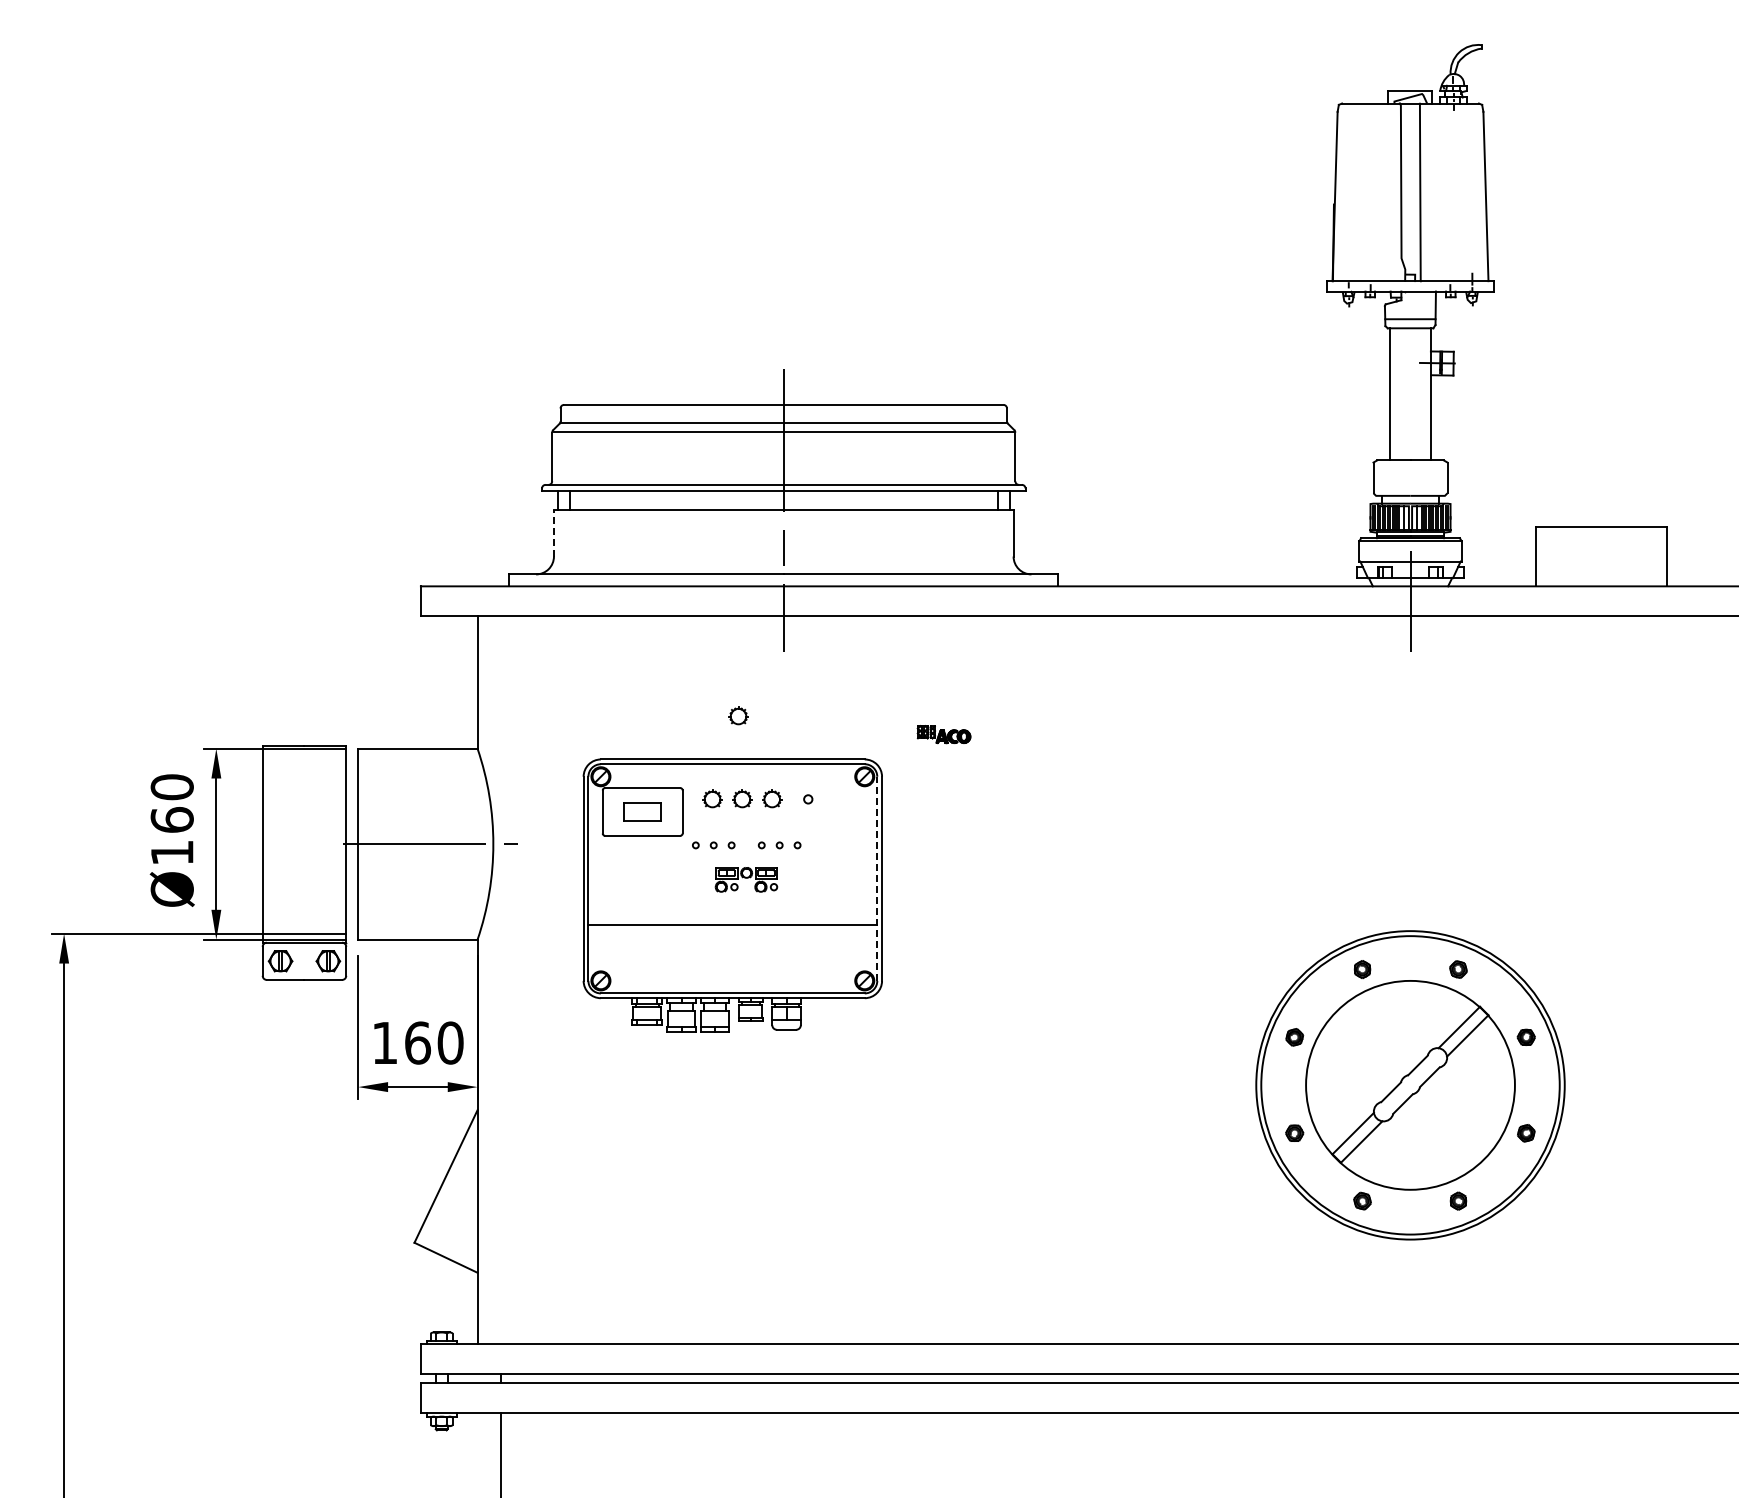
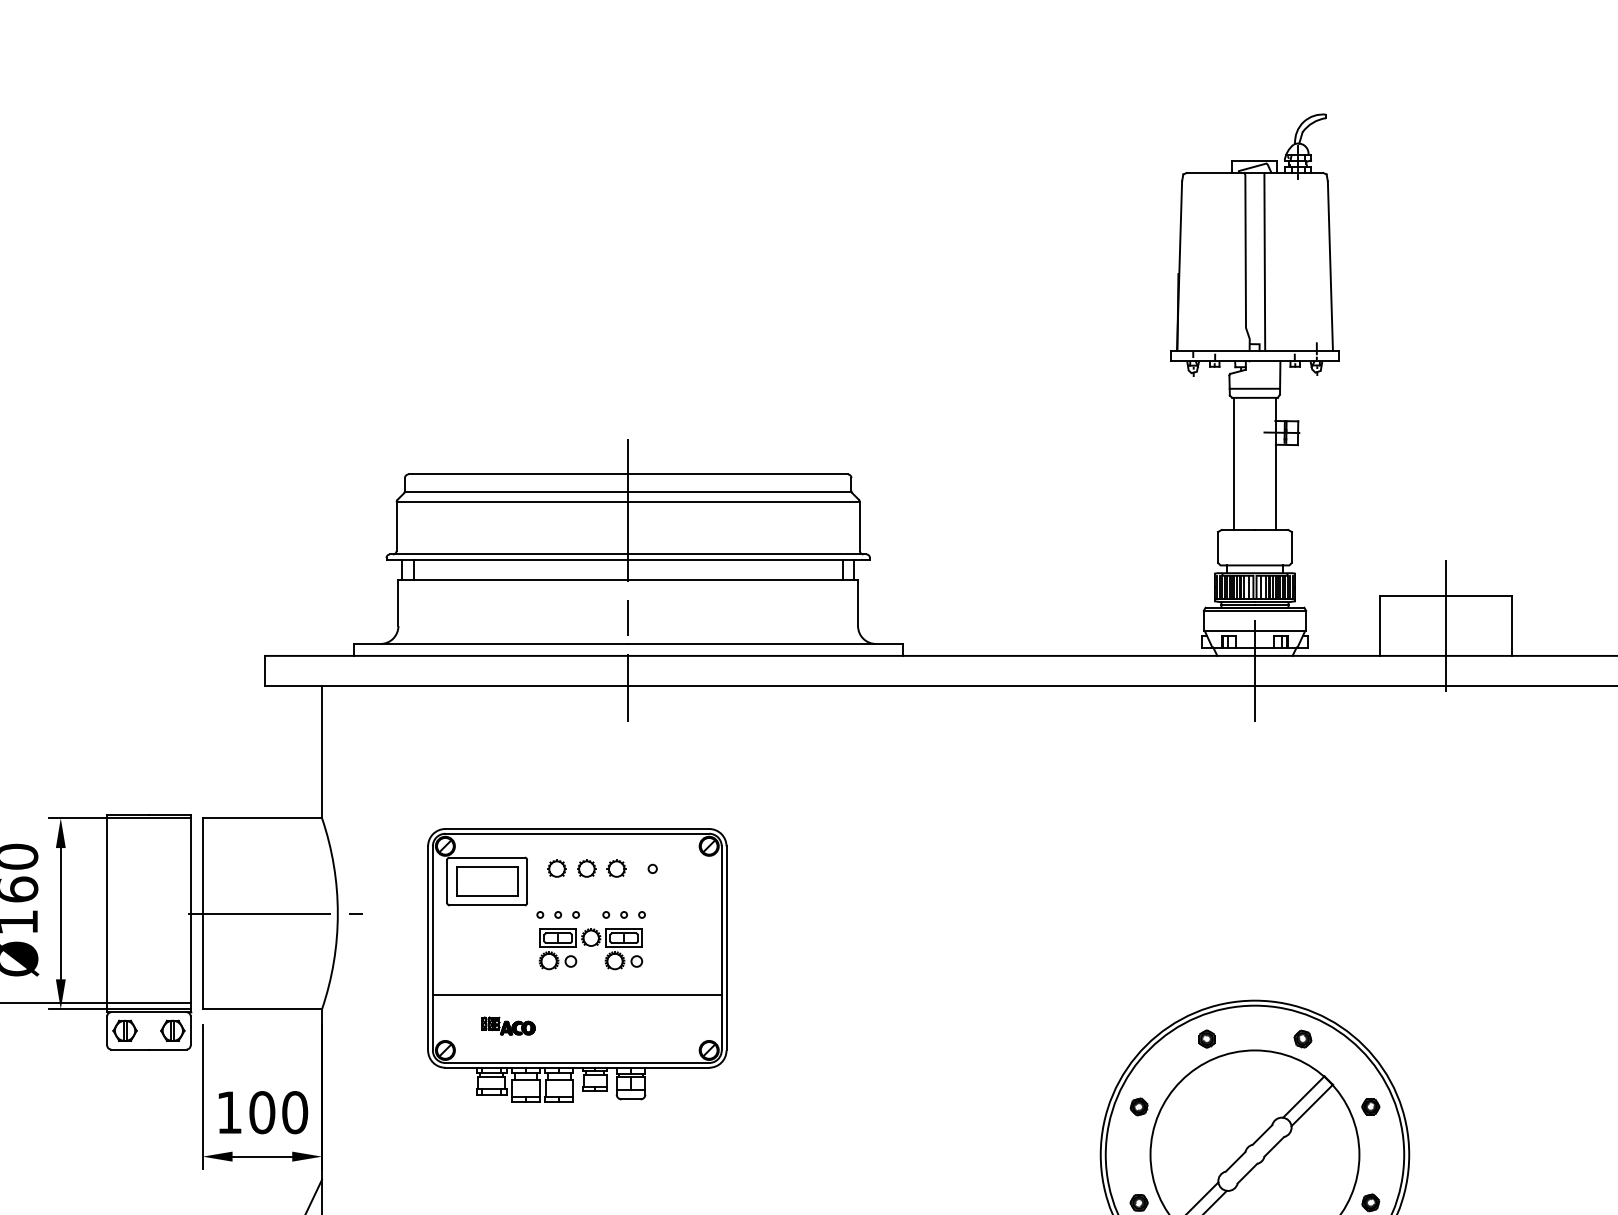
line: (553, 532) -> (397, 602), dashed -> solid
line: (1601, 556) -> (1445, 626), added
part: (738, 715) -> (582, 785), removed
part: (943, 734) -> (507, 1026), moved
part: (642, 811) -> (486, 881), size x1.67
line: (877, 878) -> (721, 948), dashed -> solid
part: (746, 879) -> (590, 949), size x1.67
text: (418, 1042) -> (262, 1112), 160 -> 100

